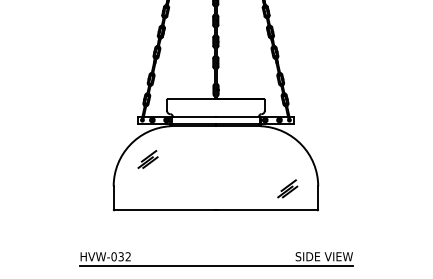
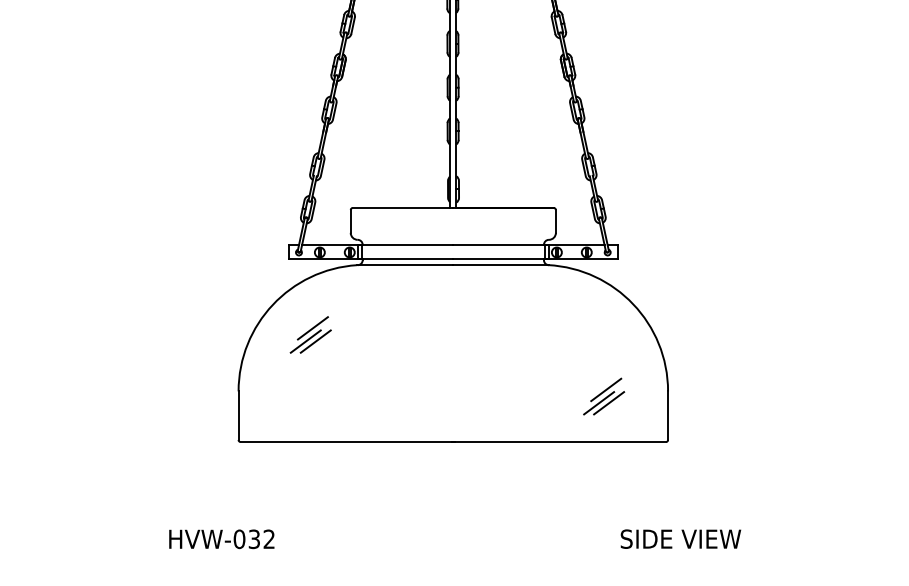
line: (216, 265) -> (454, 557), removed

